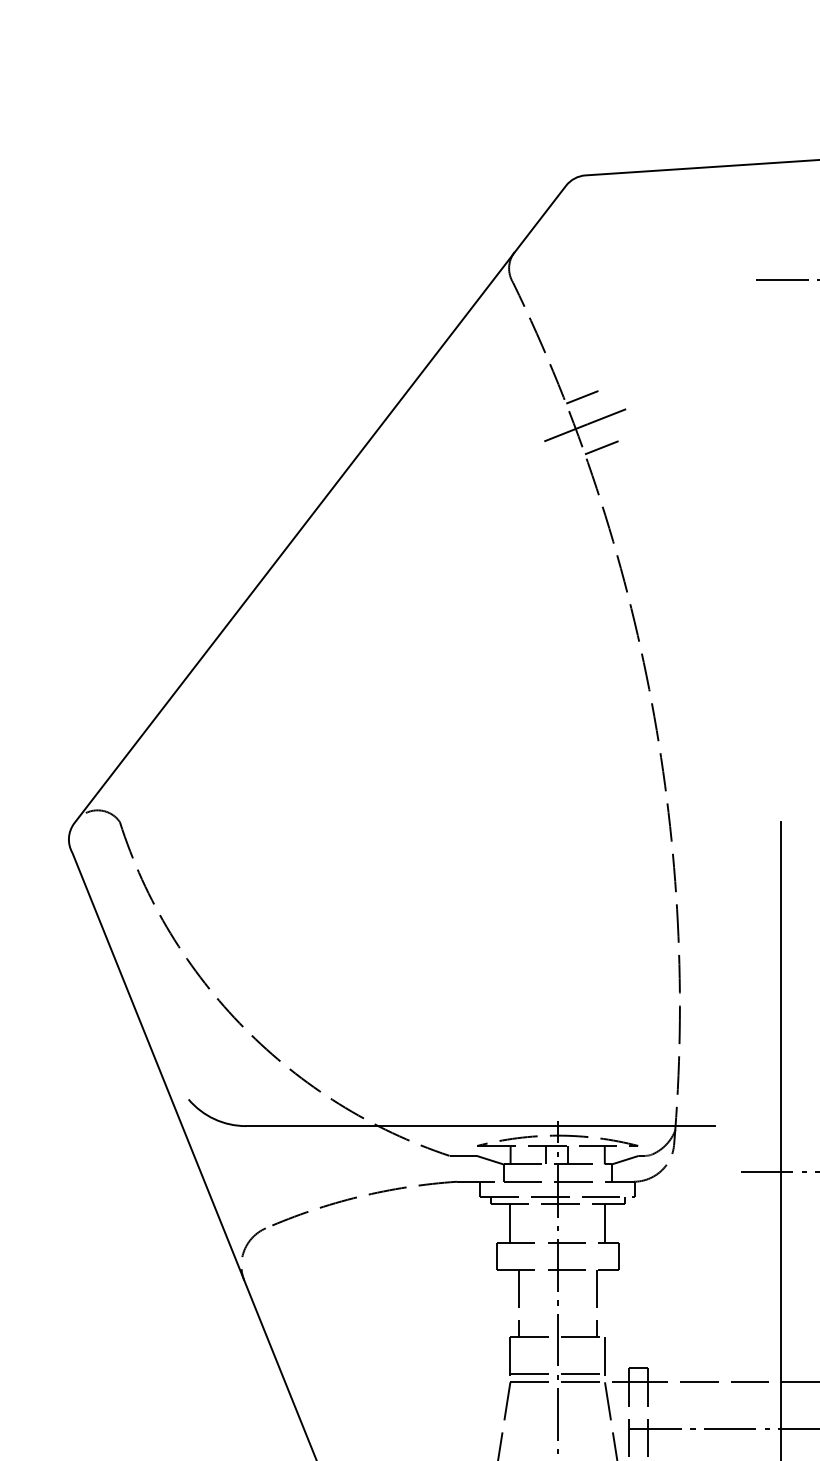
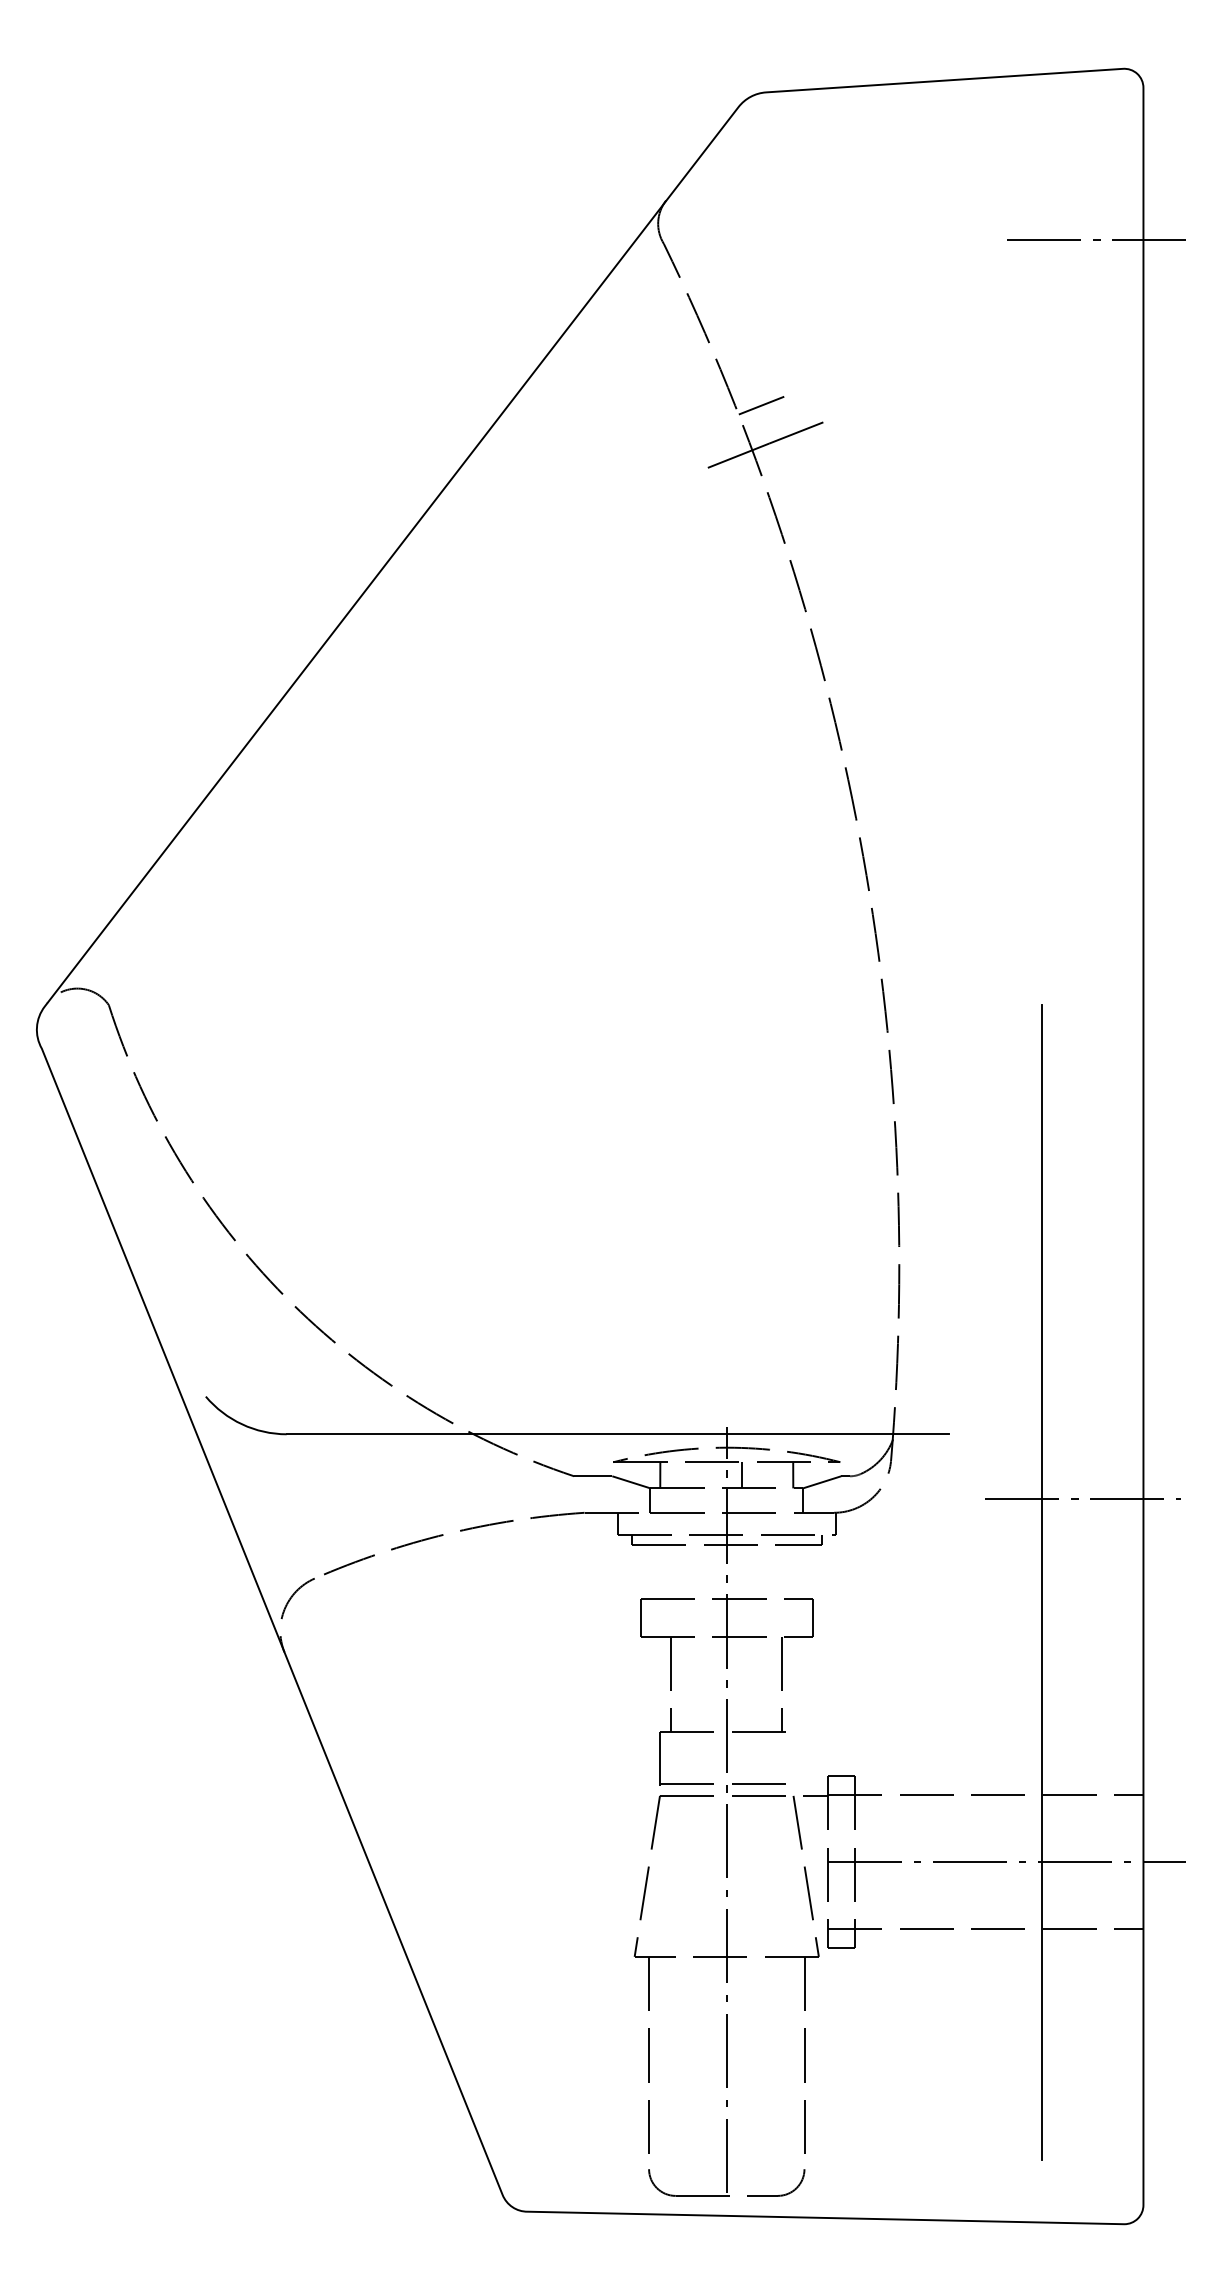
line: (601, 447) -> (788, 476), removed
line: (545, 1155) -> (709, 1475), removed
line: (510, 1223) -> (660, 1571), removed
line: (604, 1223) -> (793, 1571), removed
line: (604, 1355) -> (793, 1758), removed

